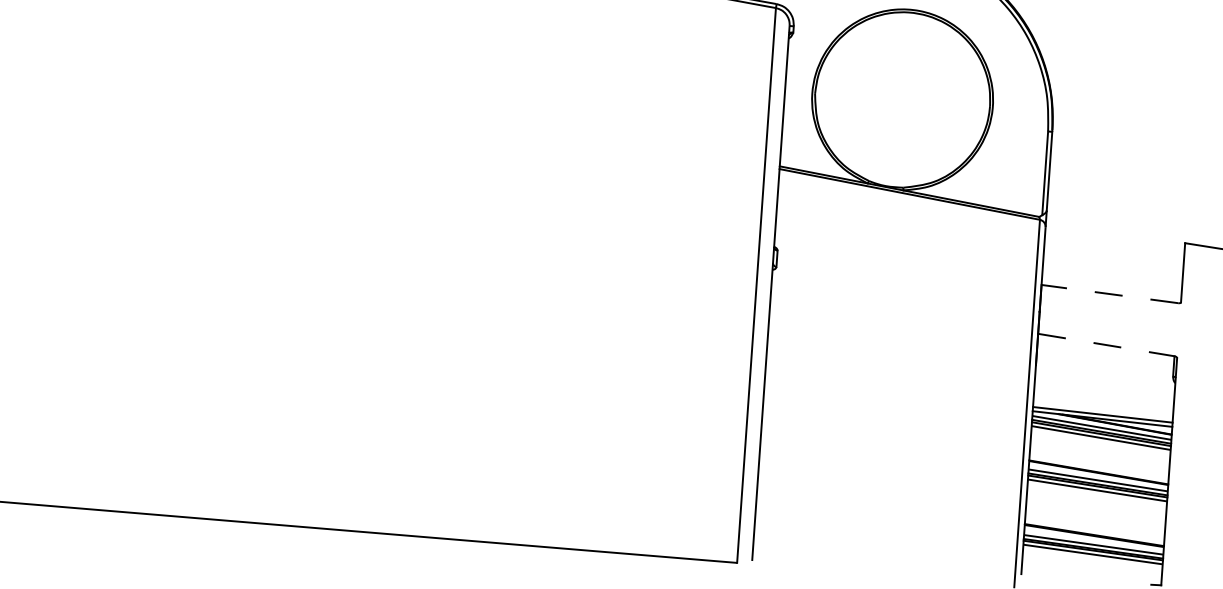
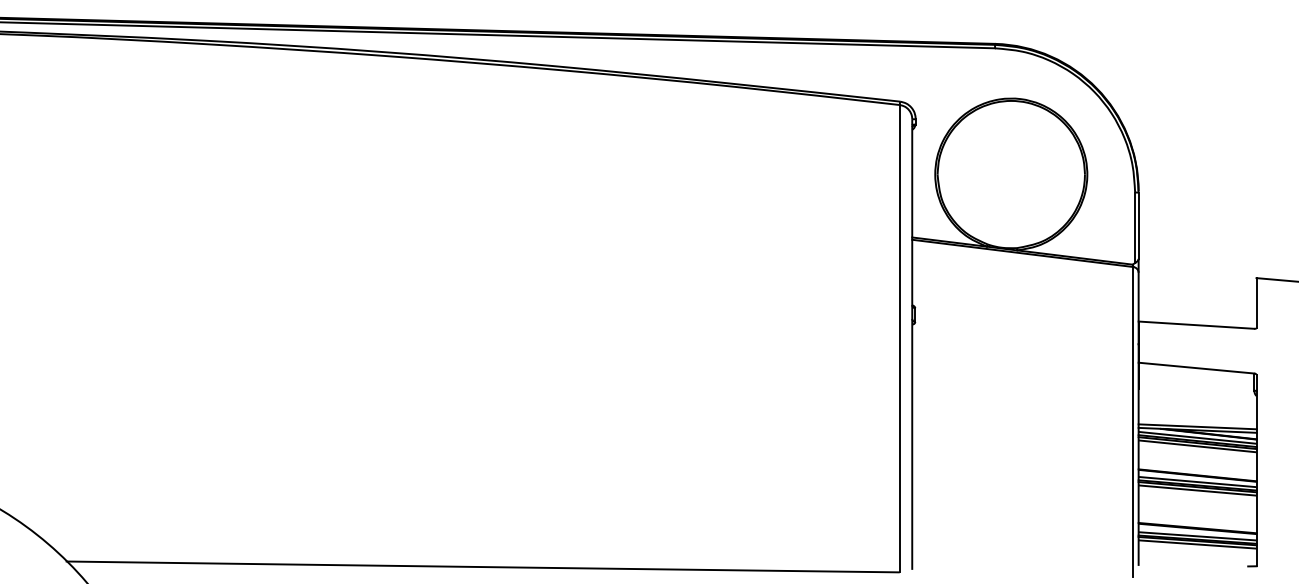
line: (1109, 294) -> (1196, 325), dashed -> solid
line: (1106, 345) -> (1196, 368), dashed -> solid

